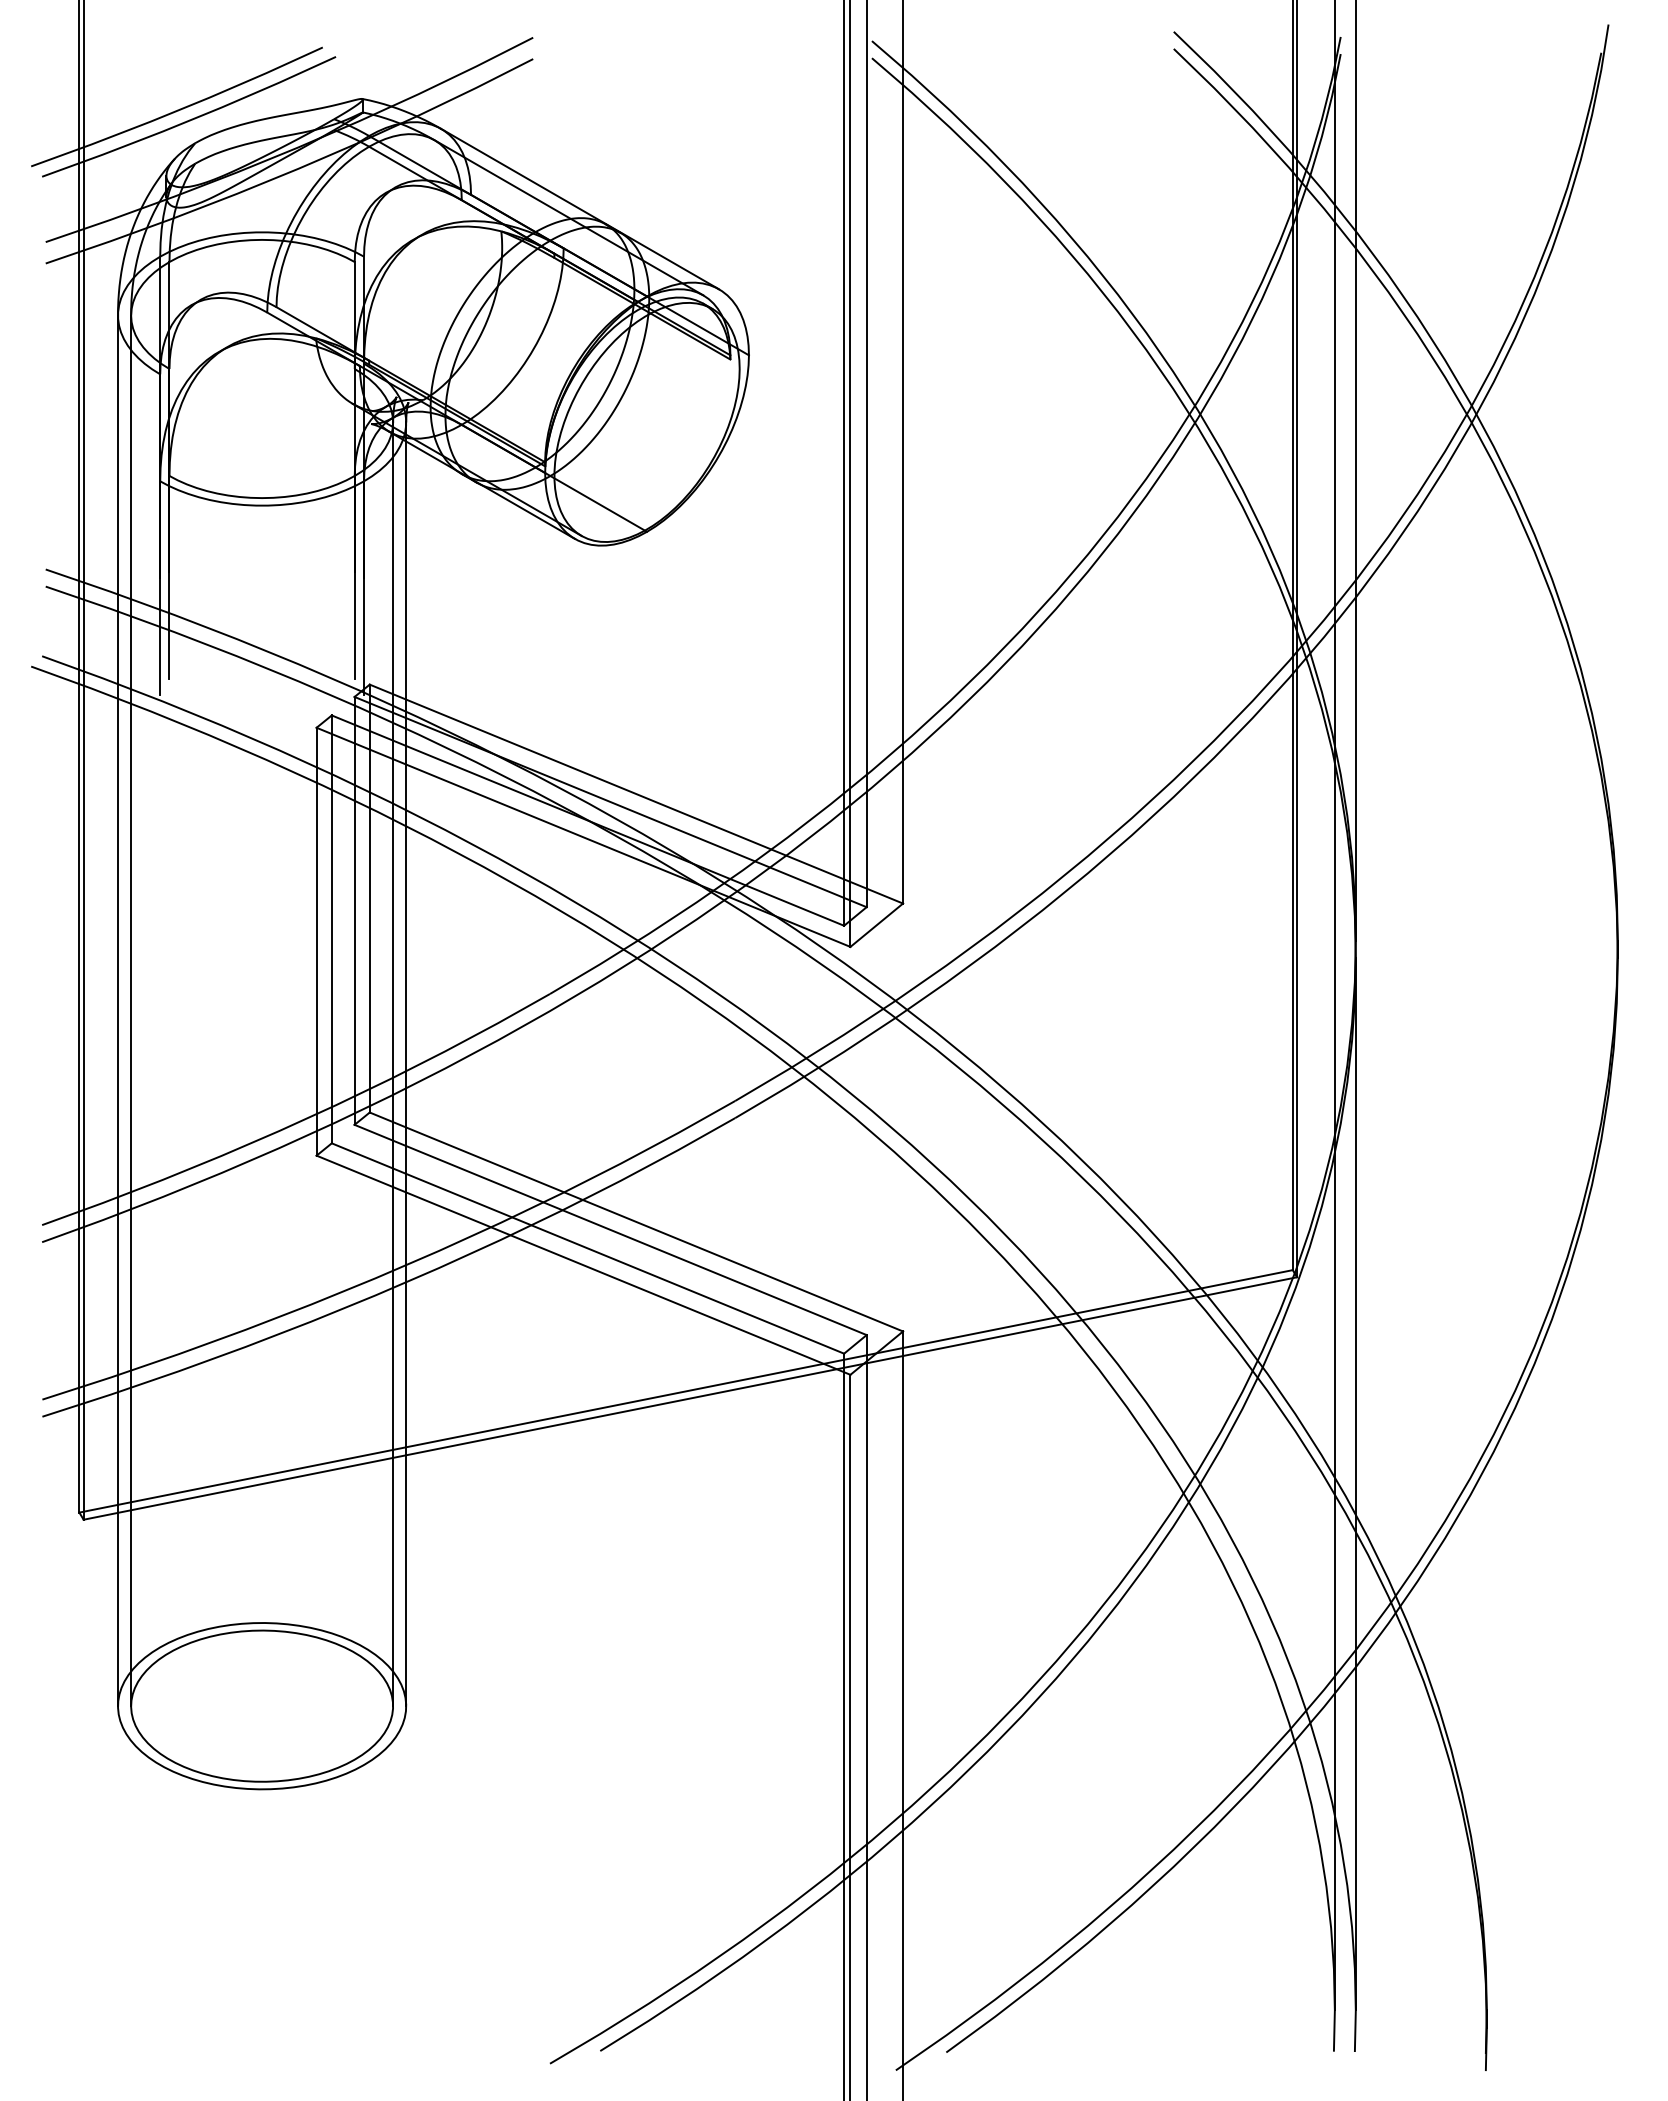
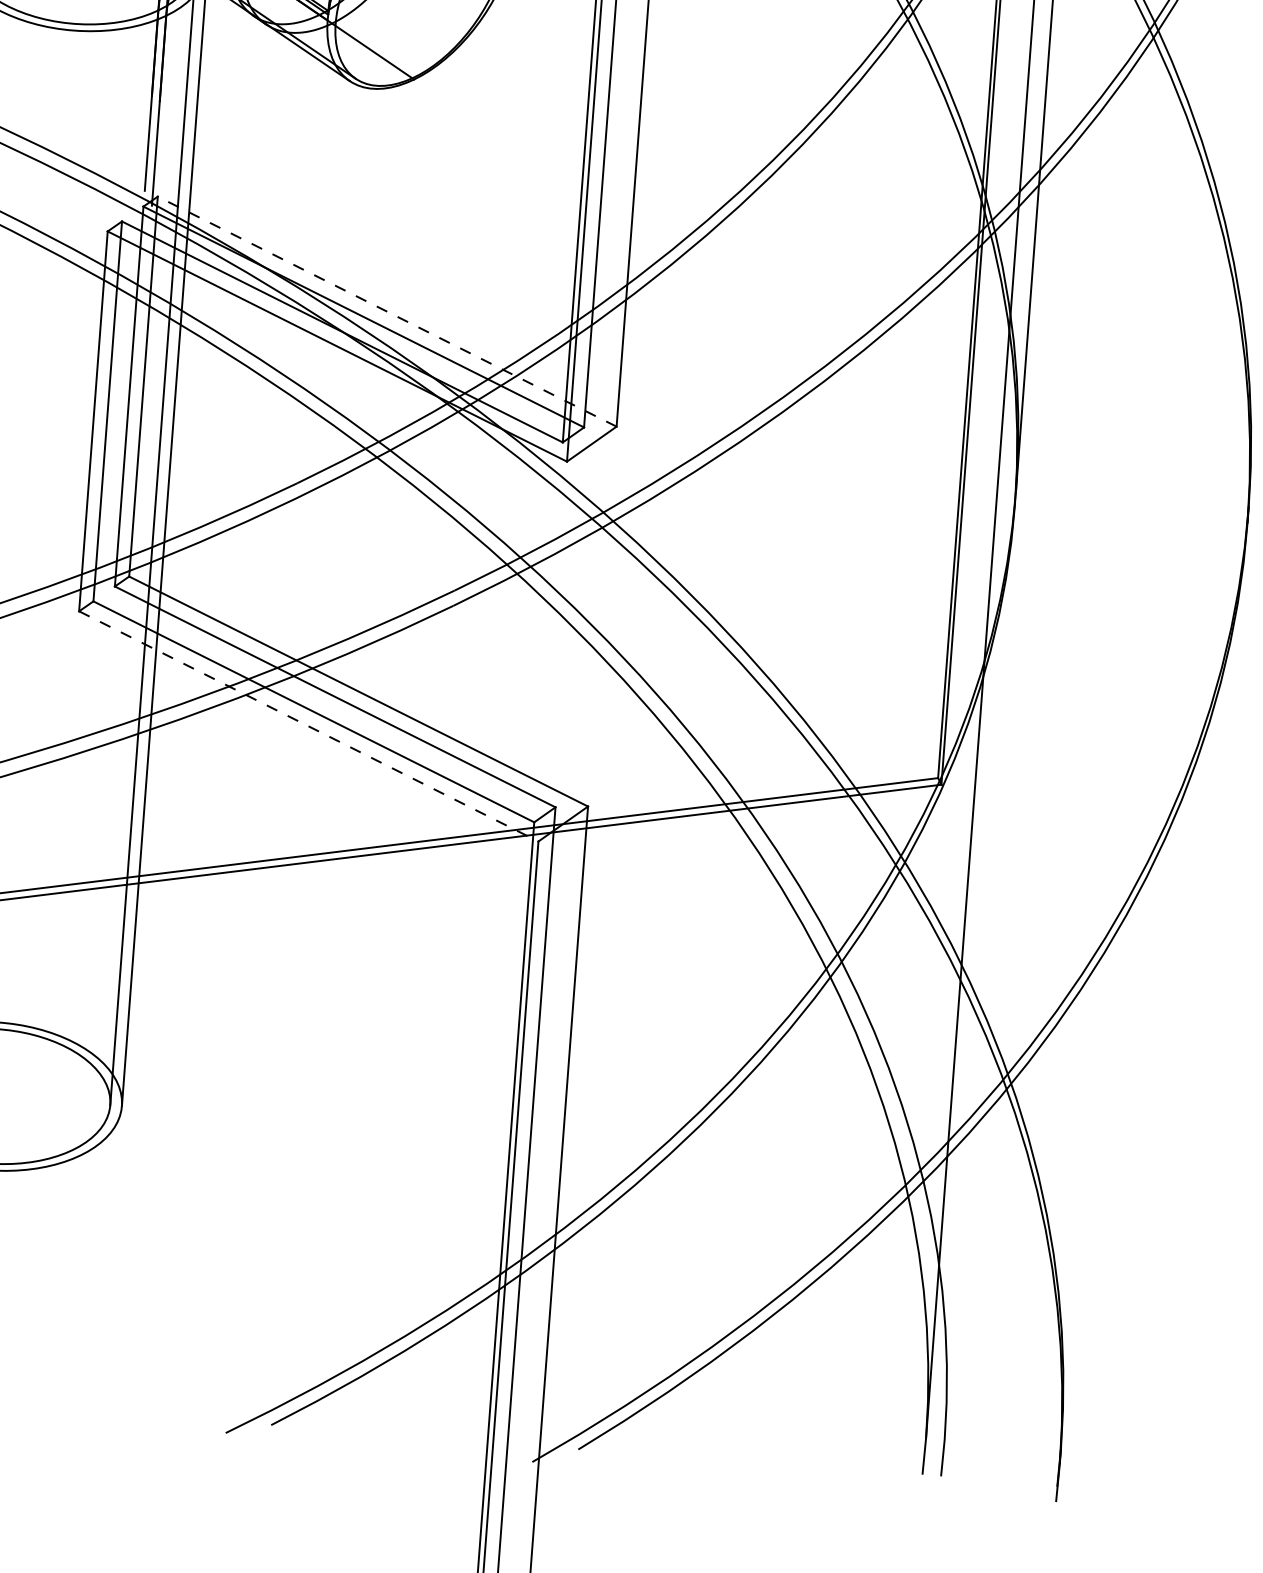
line: (635, 793) -> (386, 311), solid -> dashed
line: (583, 1265) -> (308, 726), solid -> dashed
line: (1355, 1483) -> (979, 971), removed

